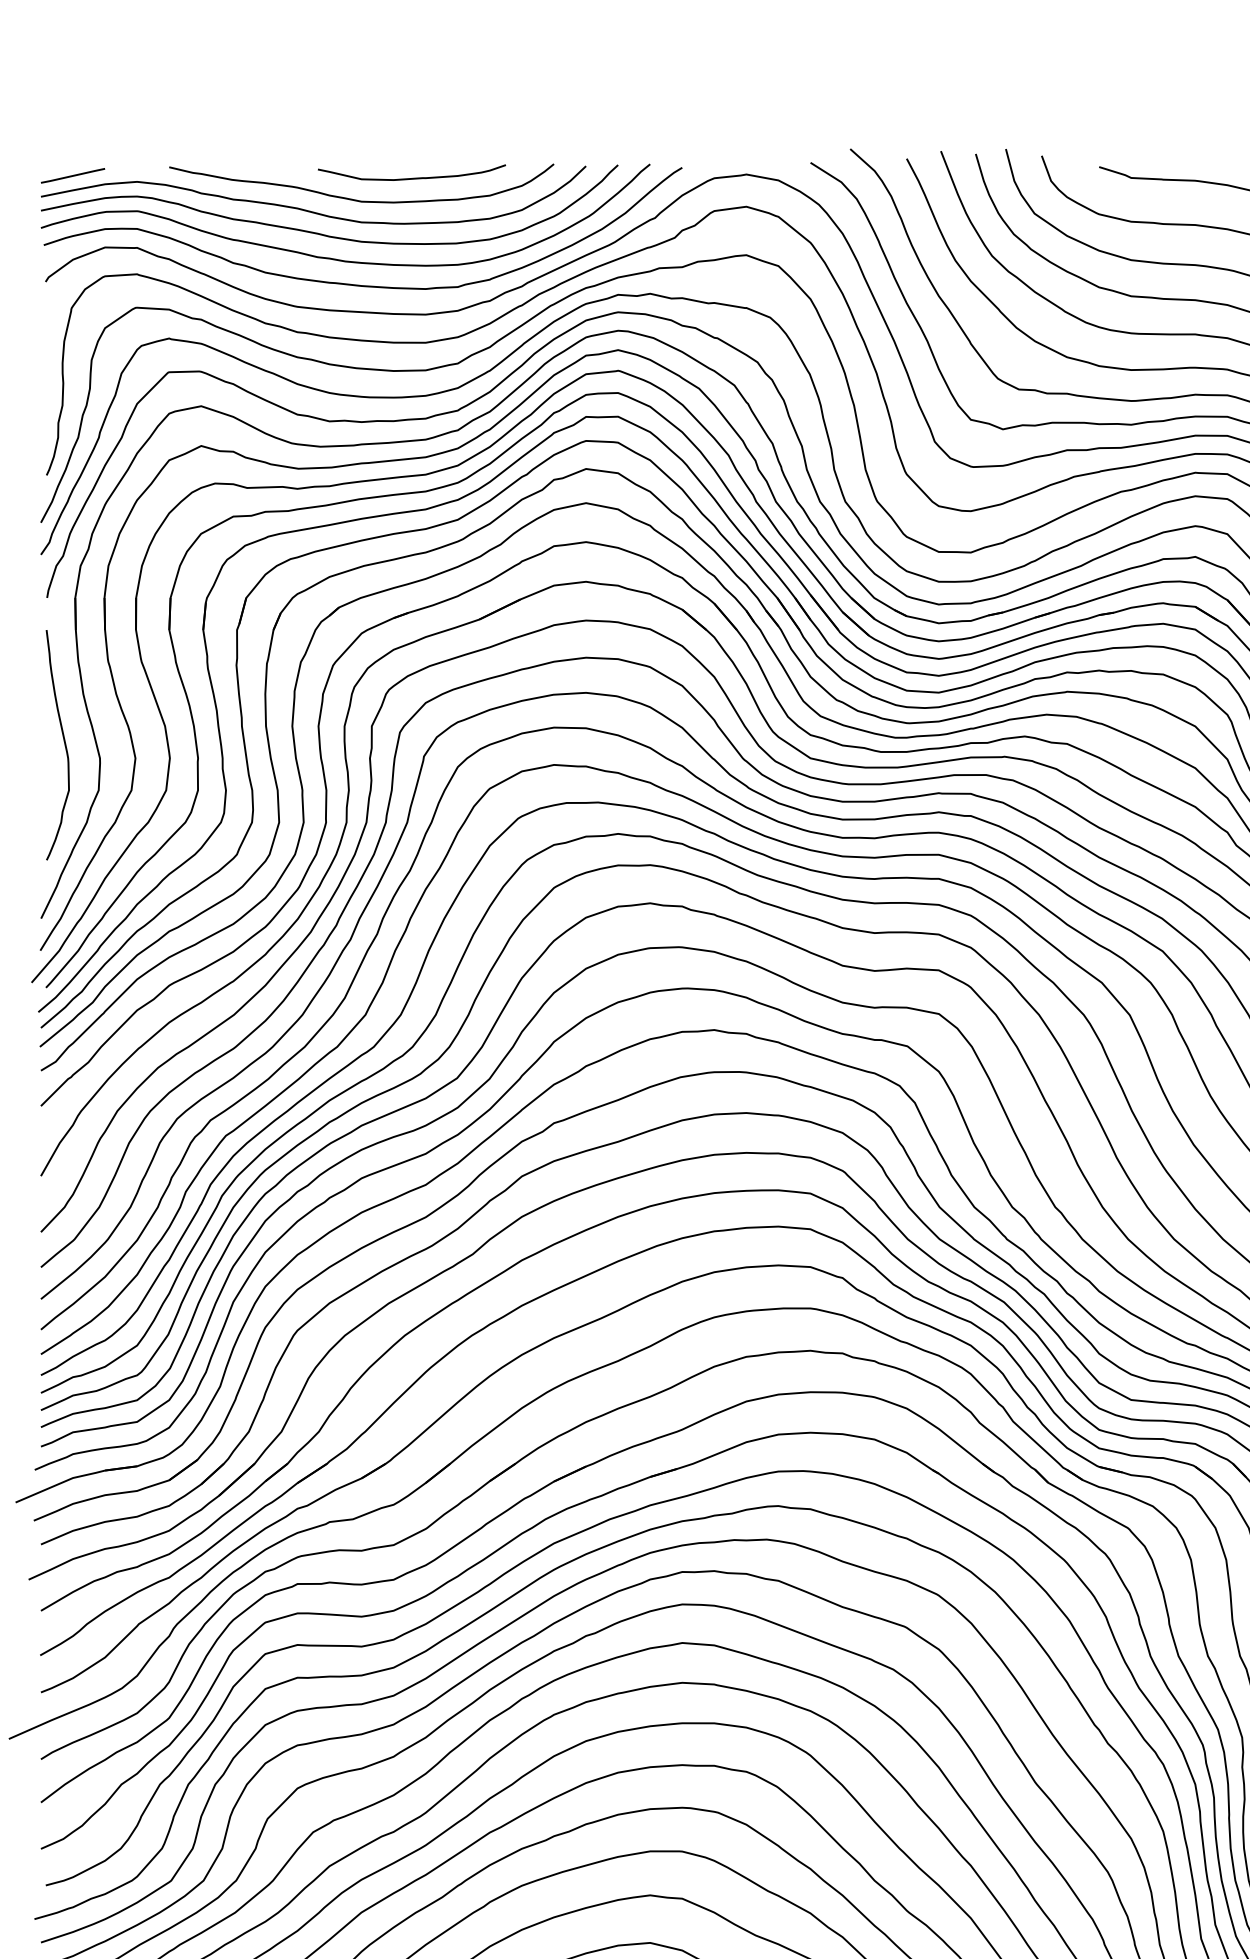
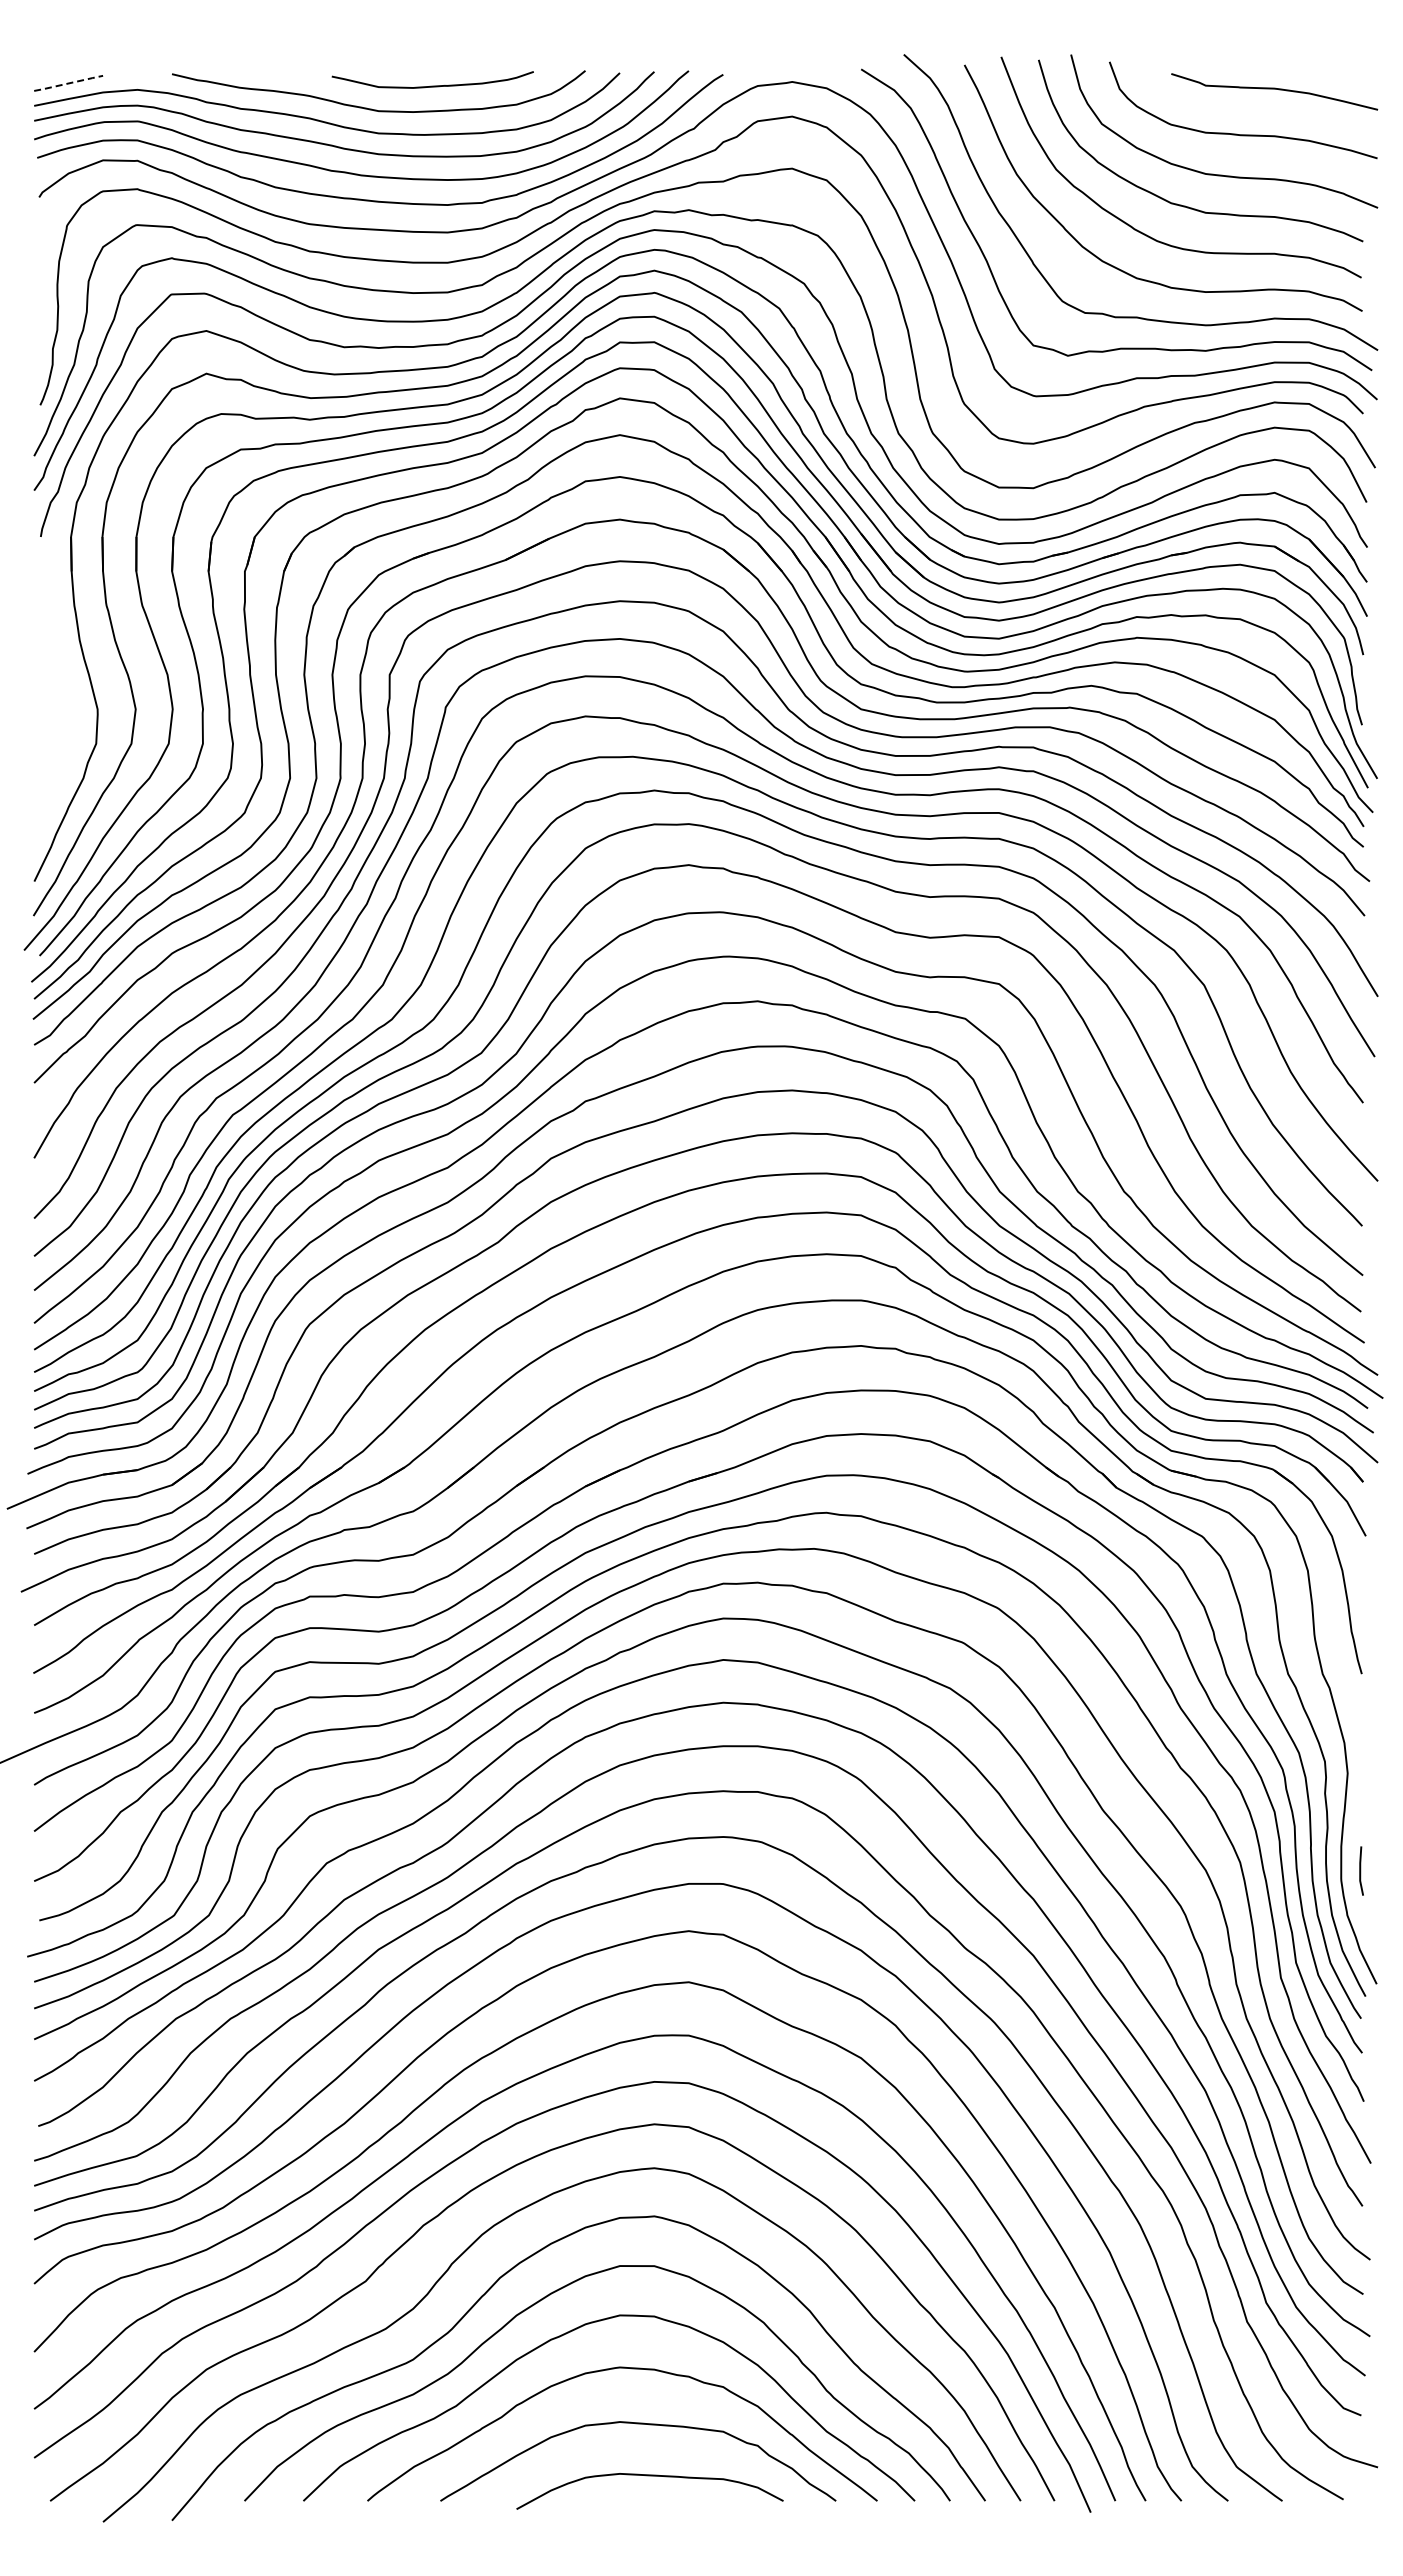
line: (73, 175) -> (69, 83), solid -> dashed
curve: (63, 741) -> (58, 691), removed

